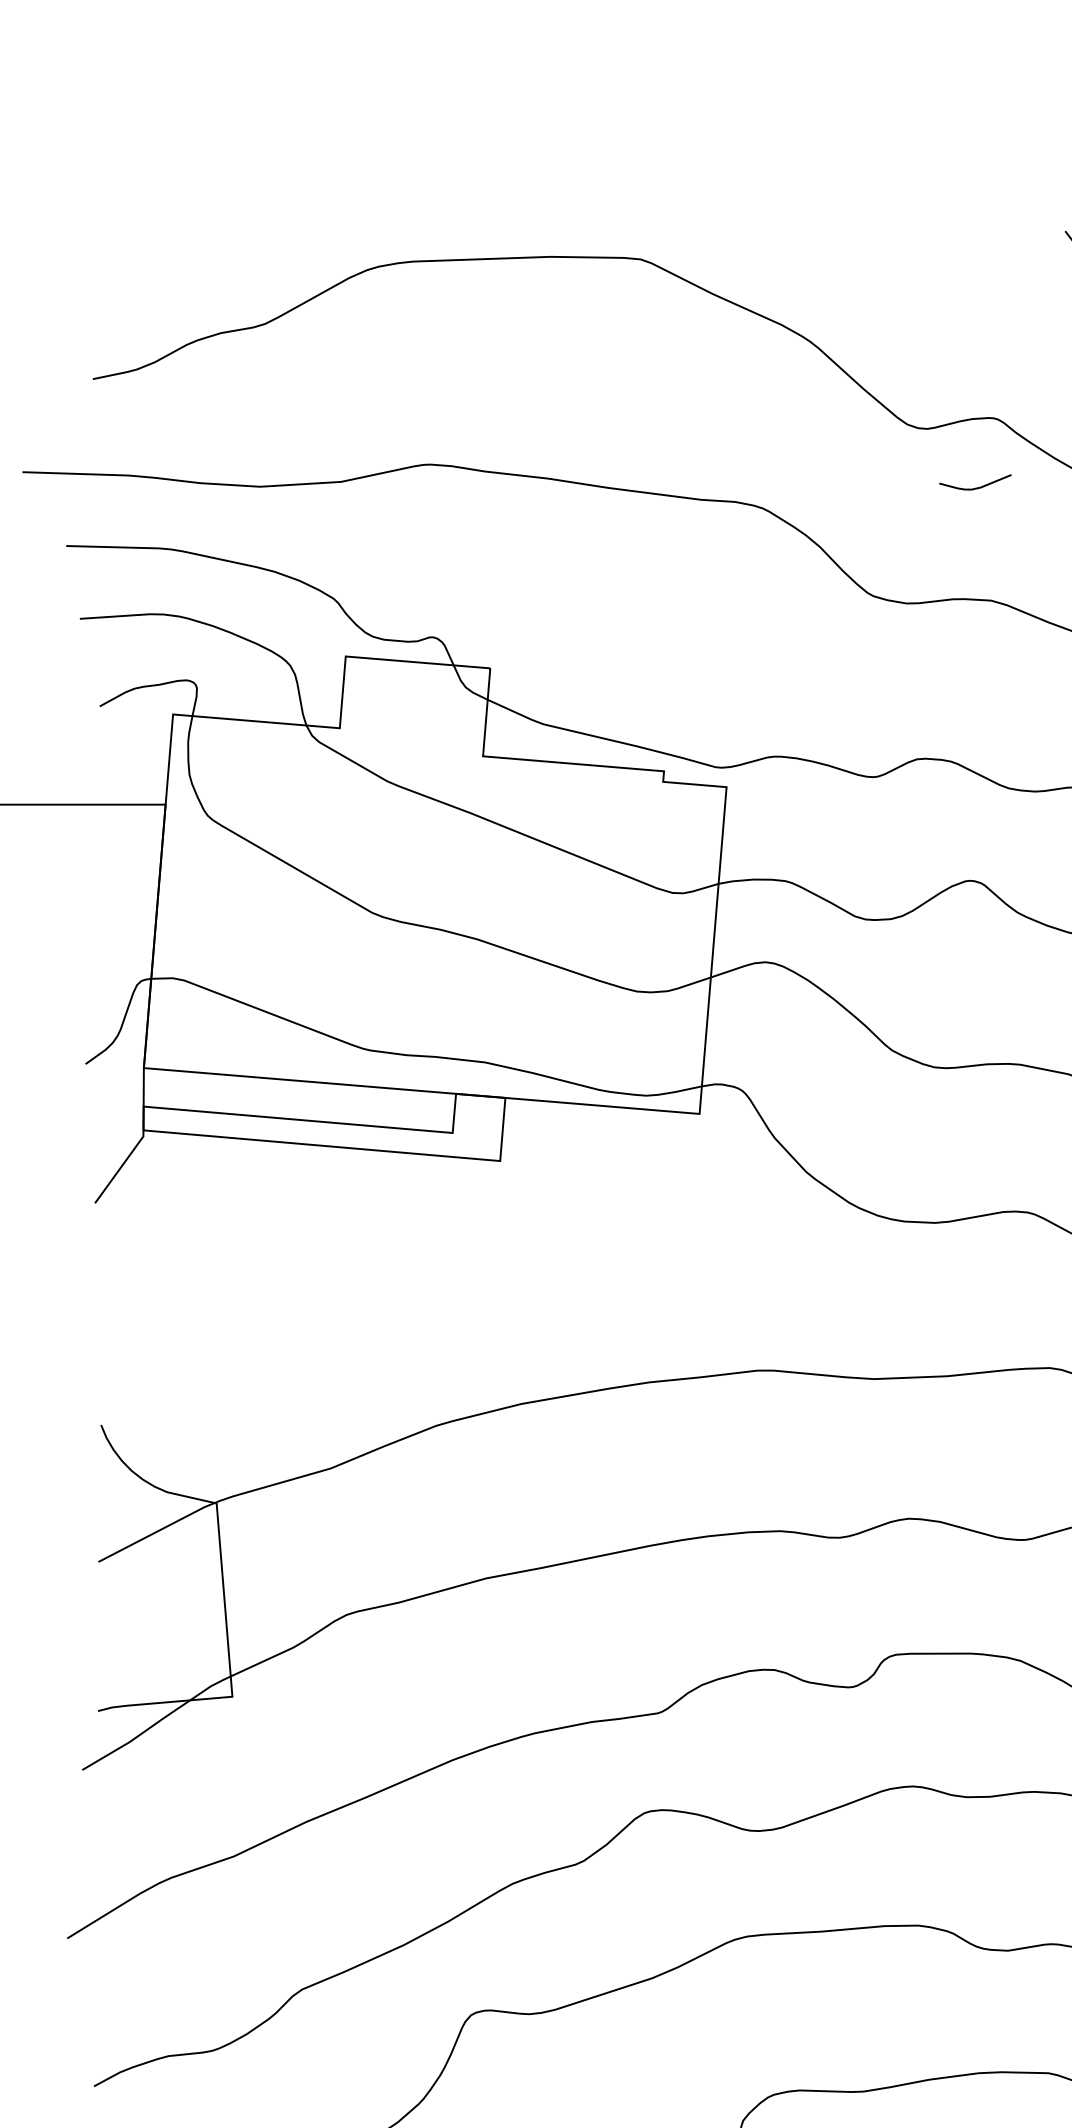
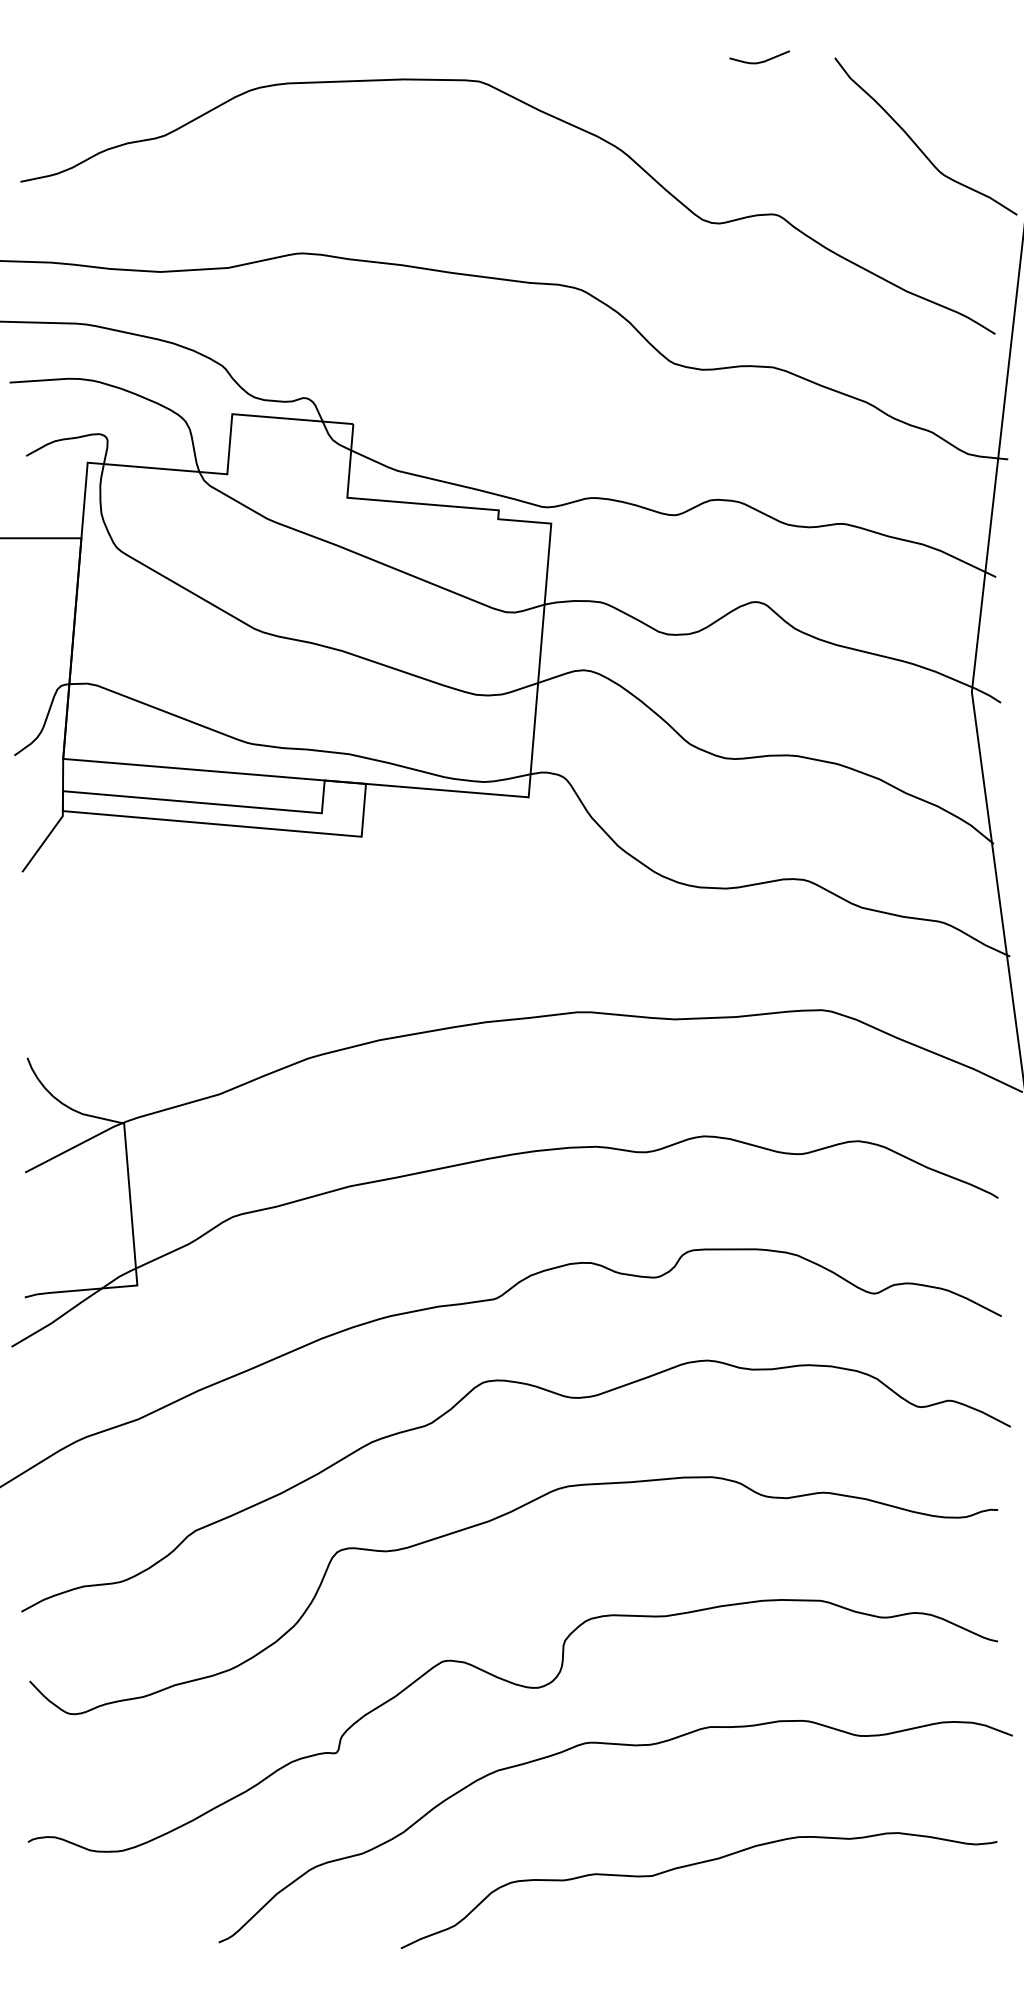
curve: (975, 487) -> (759, 61), moved

